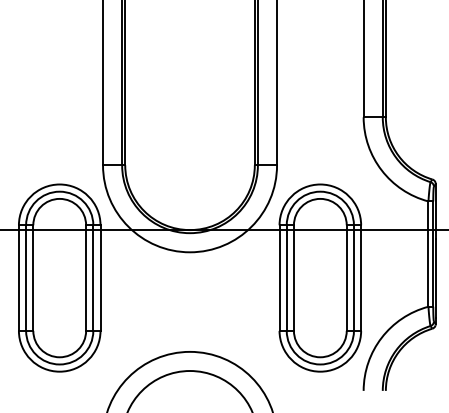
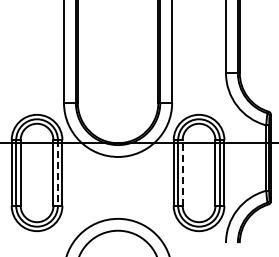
line: (92, 278) -> (57, 173), solid -> dashed
line: (293, 278) -> (182, 173), solid -> dashed

